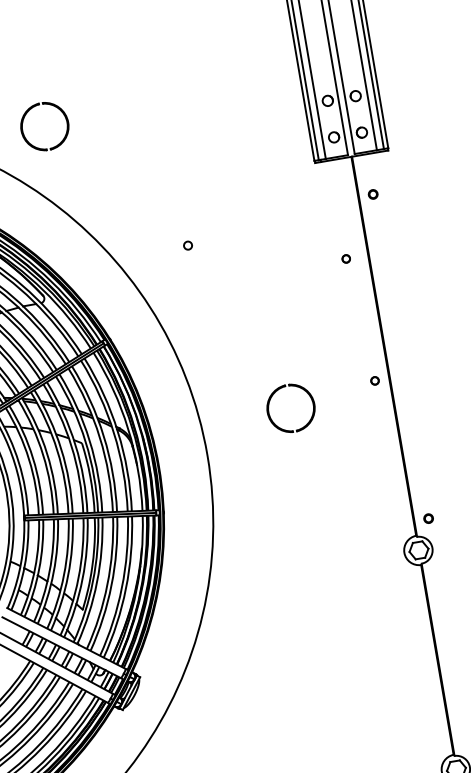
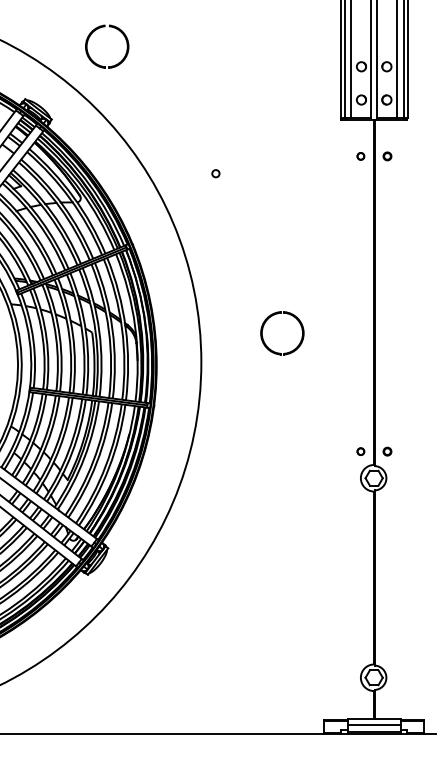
part: (345, 259) -> (360, 156), moved
part: (374, 380) -> (360, 451), moved

